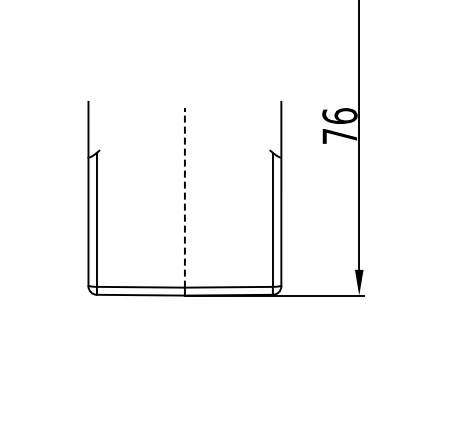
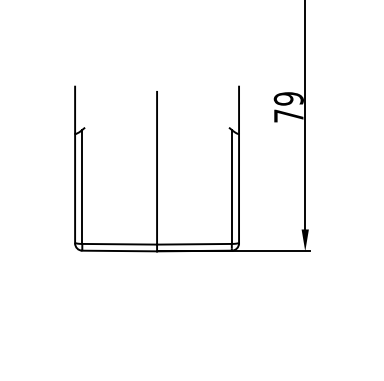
text: (339, 116) -> (288, 99), 76 -> 79
line: (184, 197) -> (156, 167), dashed -> solid

